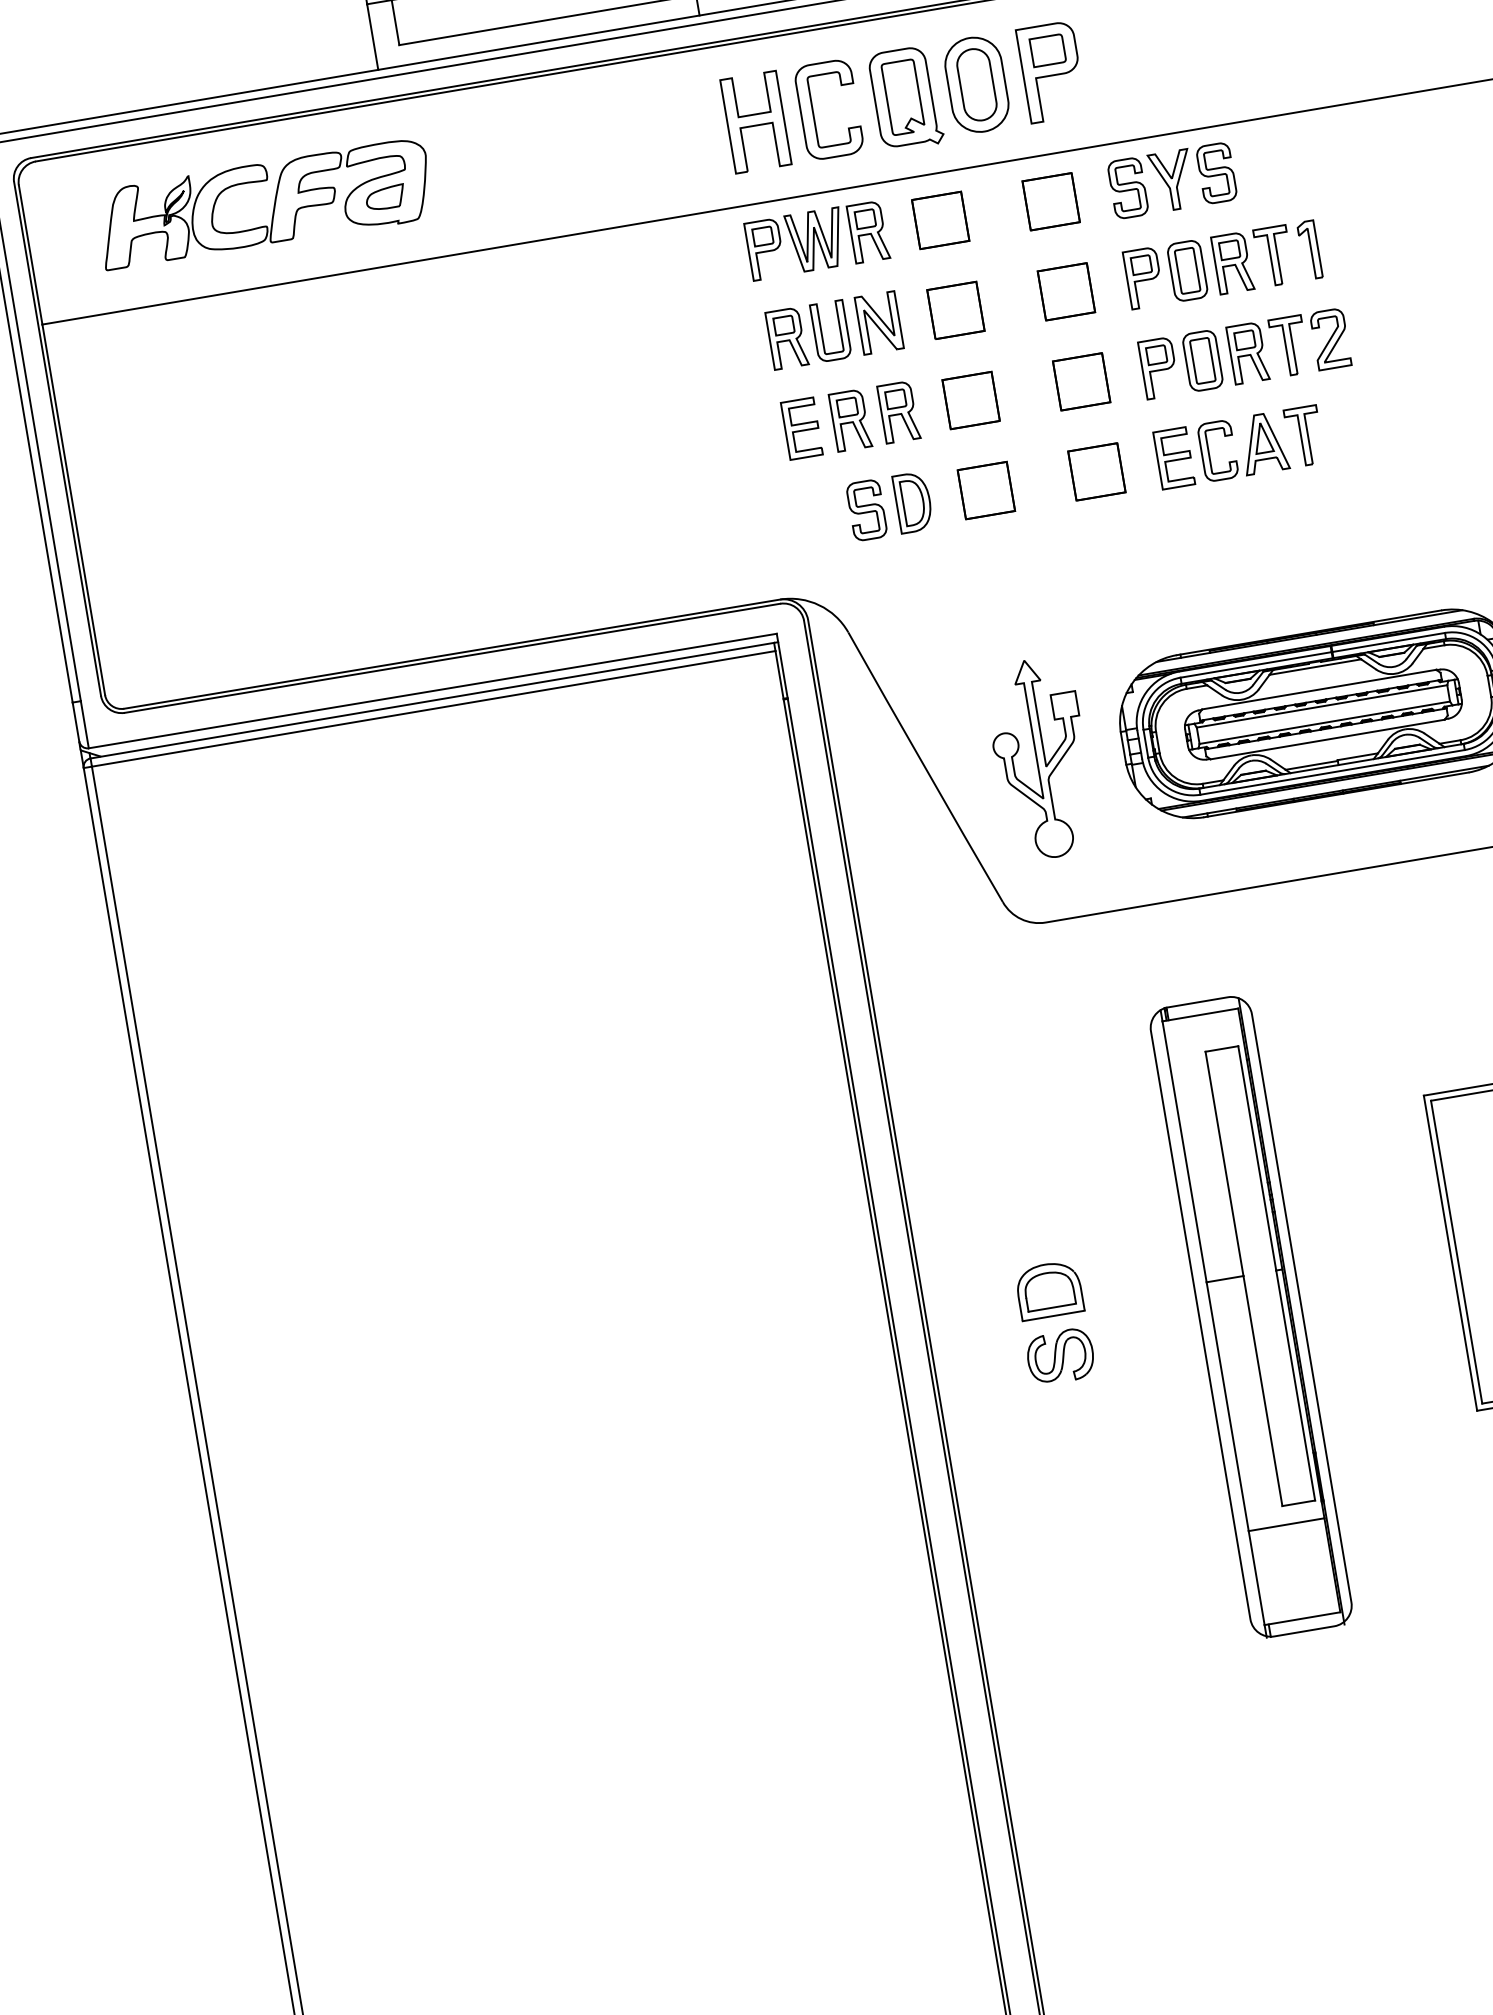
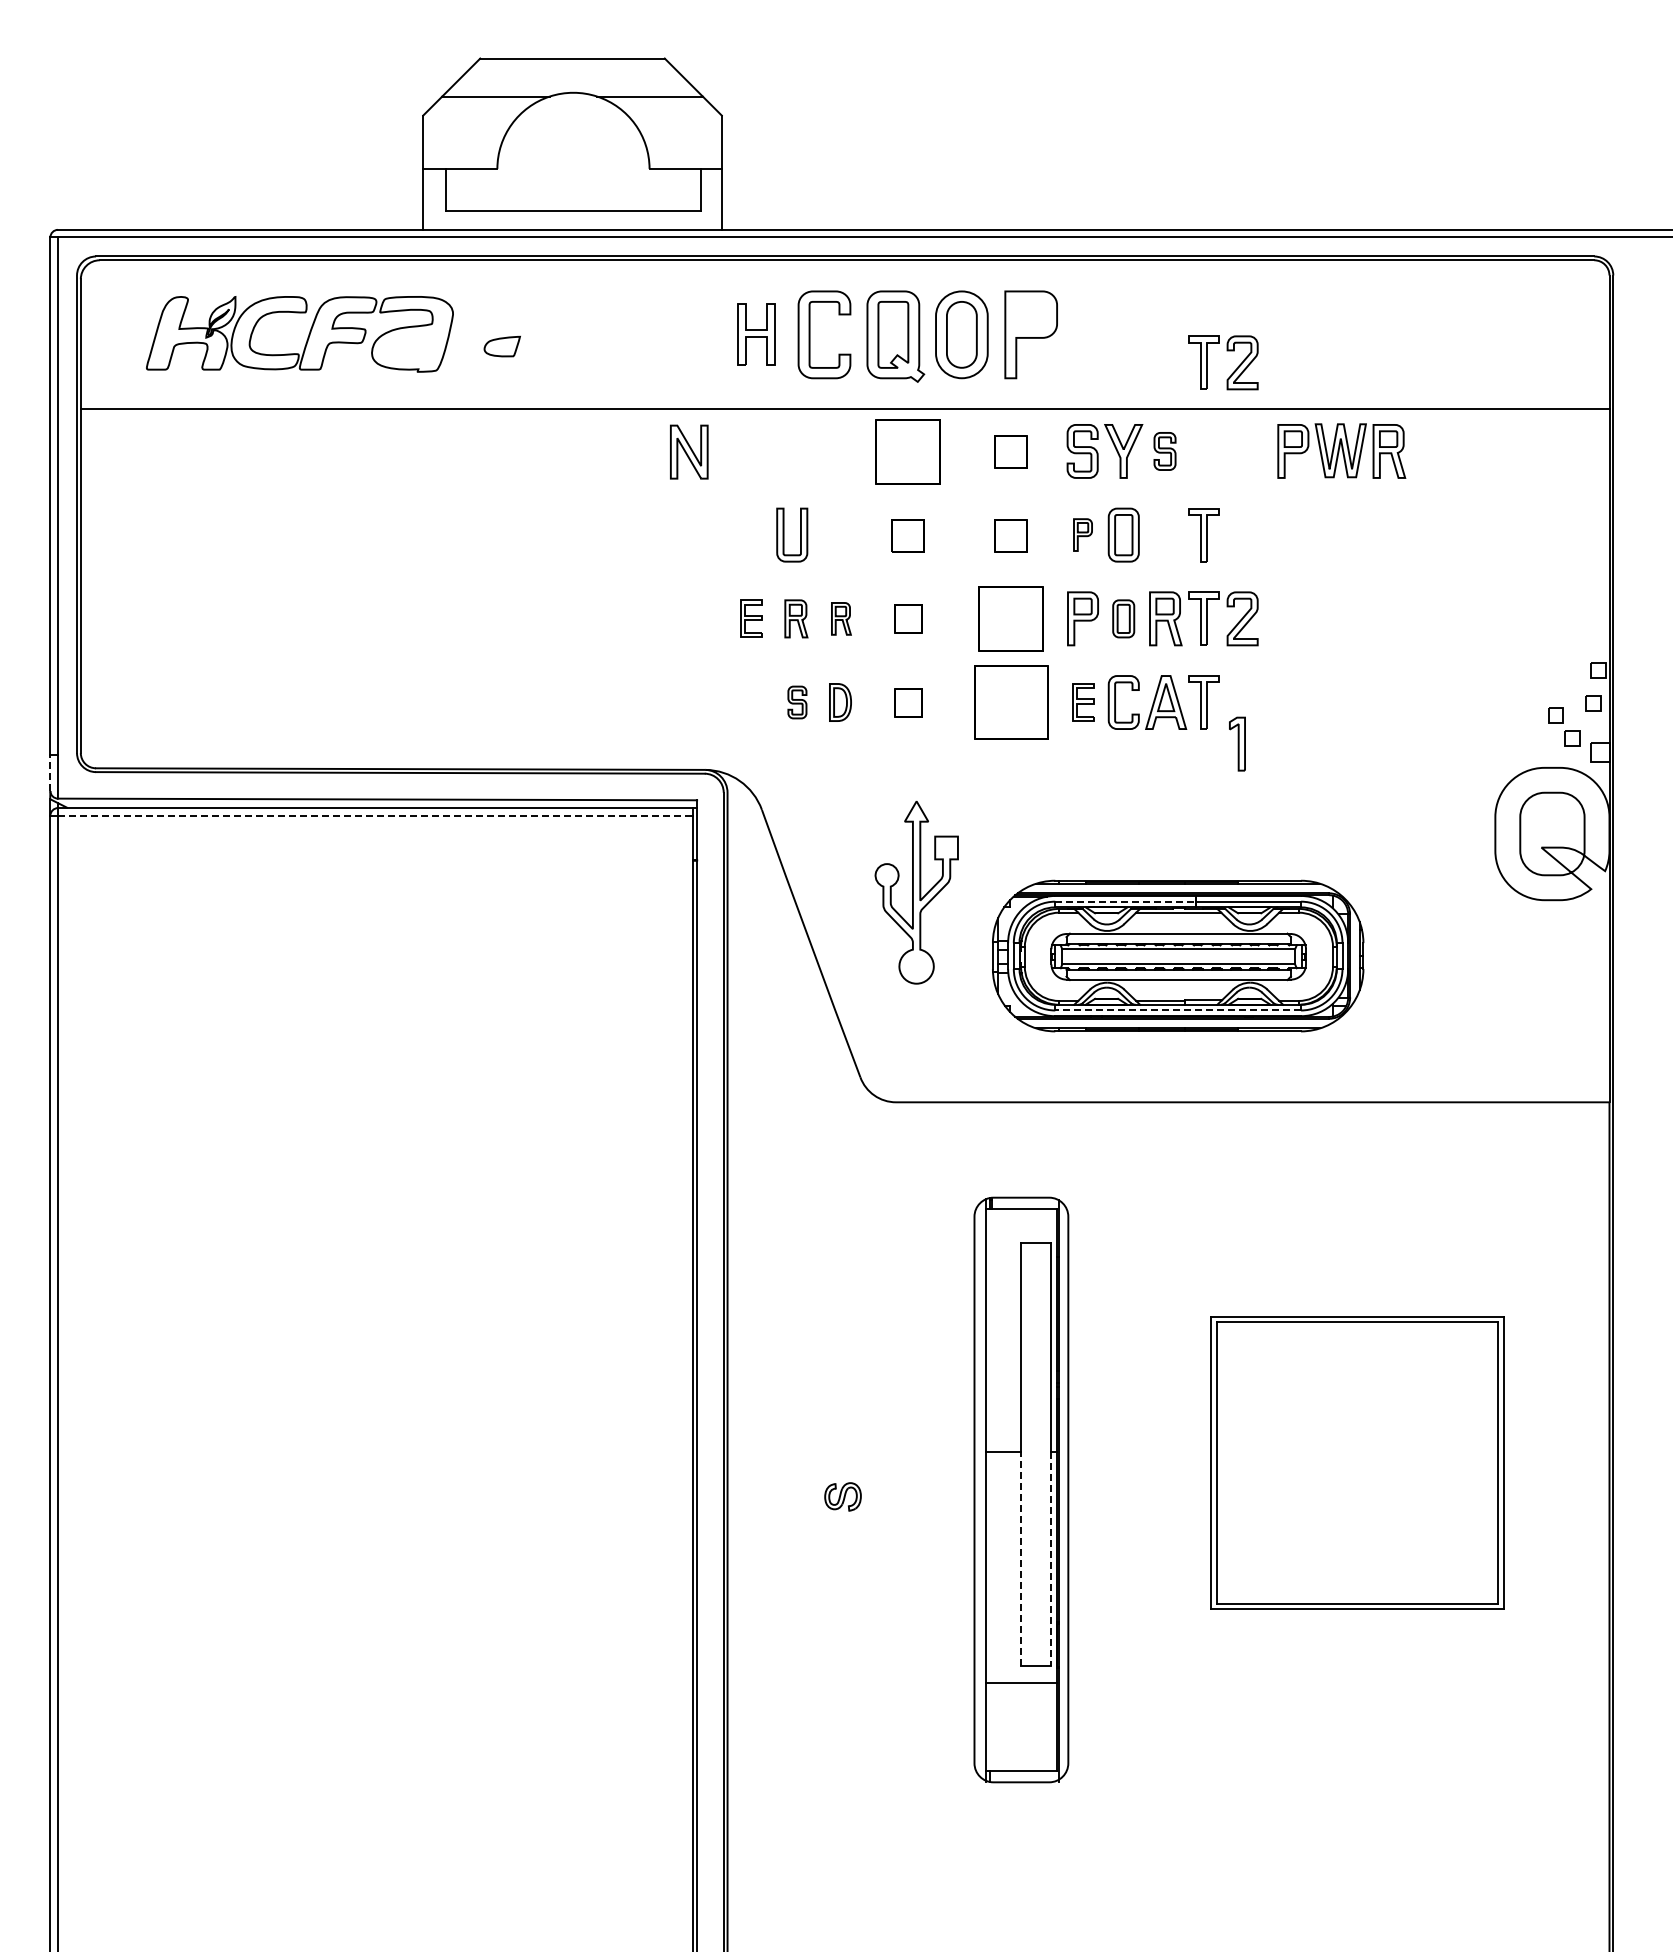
part: (1048, 50) -> (1031, 314), removed
part: (1265, 54) -> (1227, 351), added
part: (755, 121) -> (756, 334), size x0.7
part: (1216, 173) -> (1164, 451), size x0.7
part: (384, 197) -> (501, 346), moved
part: (1050, 201) -> (1010, 451), size x0.7
part: (940, 220) -> (908, 451), size x1.4
part: (816, 239) -> (1341, 450), moved
part: (1309, 249) -> (1237, 743), moved
part: (1232, 262) -> (1165, 534), removed
part: (1143, 277) -> (1082, 534), size x0.6
part: (1065, 291) -> (1010, 535), size x0.7
part: (956, 310) -> (908, 535), size x0.7
part: (879, 322) -> (689, 451), moved
part: (786, 337) -> (751, 534), removed
part: (1202, 360) -> (1123, 618), size x0.7
part: (1080, 381) -> (1010, 618), size x1.4
part: (971, 399) -> (908, 618), size x0.6
part: (899, 411) -> (841, 618), size x0.6
part: (850, 420) -> (796, 618), size x0.7
part: (801, 428) -> (750, 618), size x0.7
part: (1173, 458) -> (1082, 702), size x0.7
part: (1096, 471) -> (1010, 702), size x1.6
part: (986, 490) -> (908, 702), size x0.6
part: (913, 502) -> (840, 702), size x0.7
part: (866, 510) -> (797, 702), size x0.6
line: (1256, 664) -> (1125, 901), solid -> dashed
line: (433, 708) -> (375, 815), solid -> dashed
line: (76, 721) -> (50, 772), solid -> dashed
part: (1040, 758) -> (916, 892), moved
line: (1332, 772) -> (1178, 1010), solid -> dashed
part: (1048, 1289) -> (842, 1434), removed
part: (1059, 1356) -> (842, 1496), size x0.6
line: (1296, 1385) -> (1051, 1558), solid -> dashed
line: (1262, 1390) -> (1020, 1558), solid -> dashed

